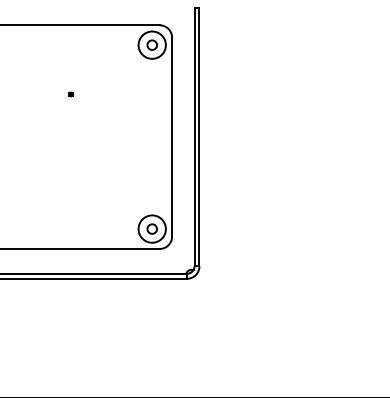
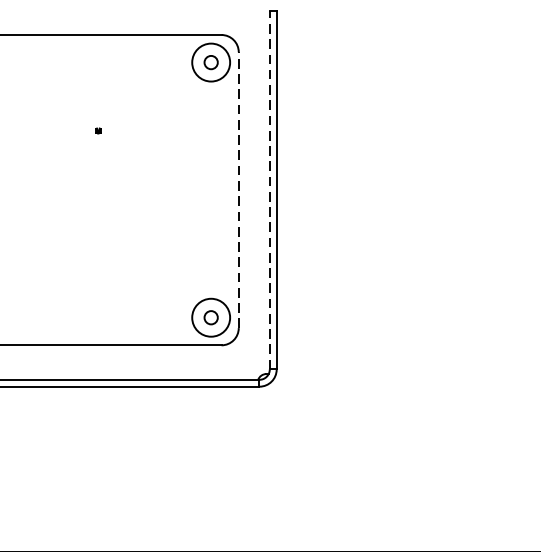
line: (172, 136) -> (239, 189), solid -> dashed
line: (194, 136) -> (269, 189), solid -> dashed

